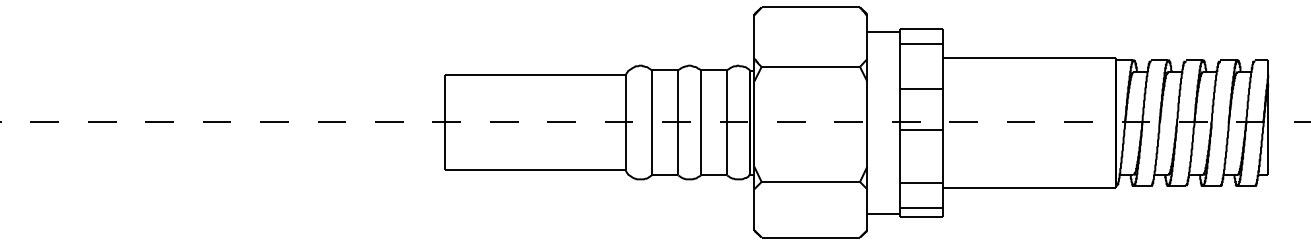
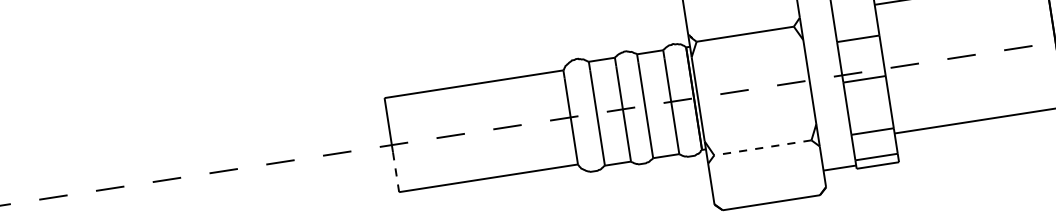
line: (444, 150) -> (396, 172), solid -> dashed
line: (810, 181) -> (762, 147), solid -> dashed

